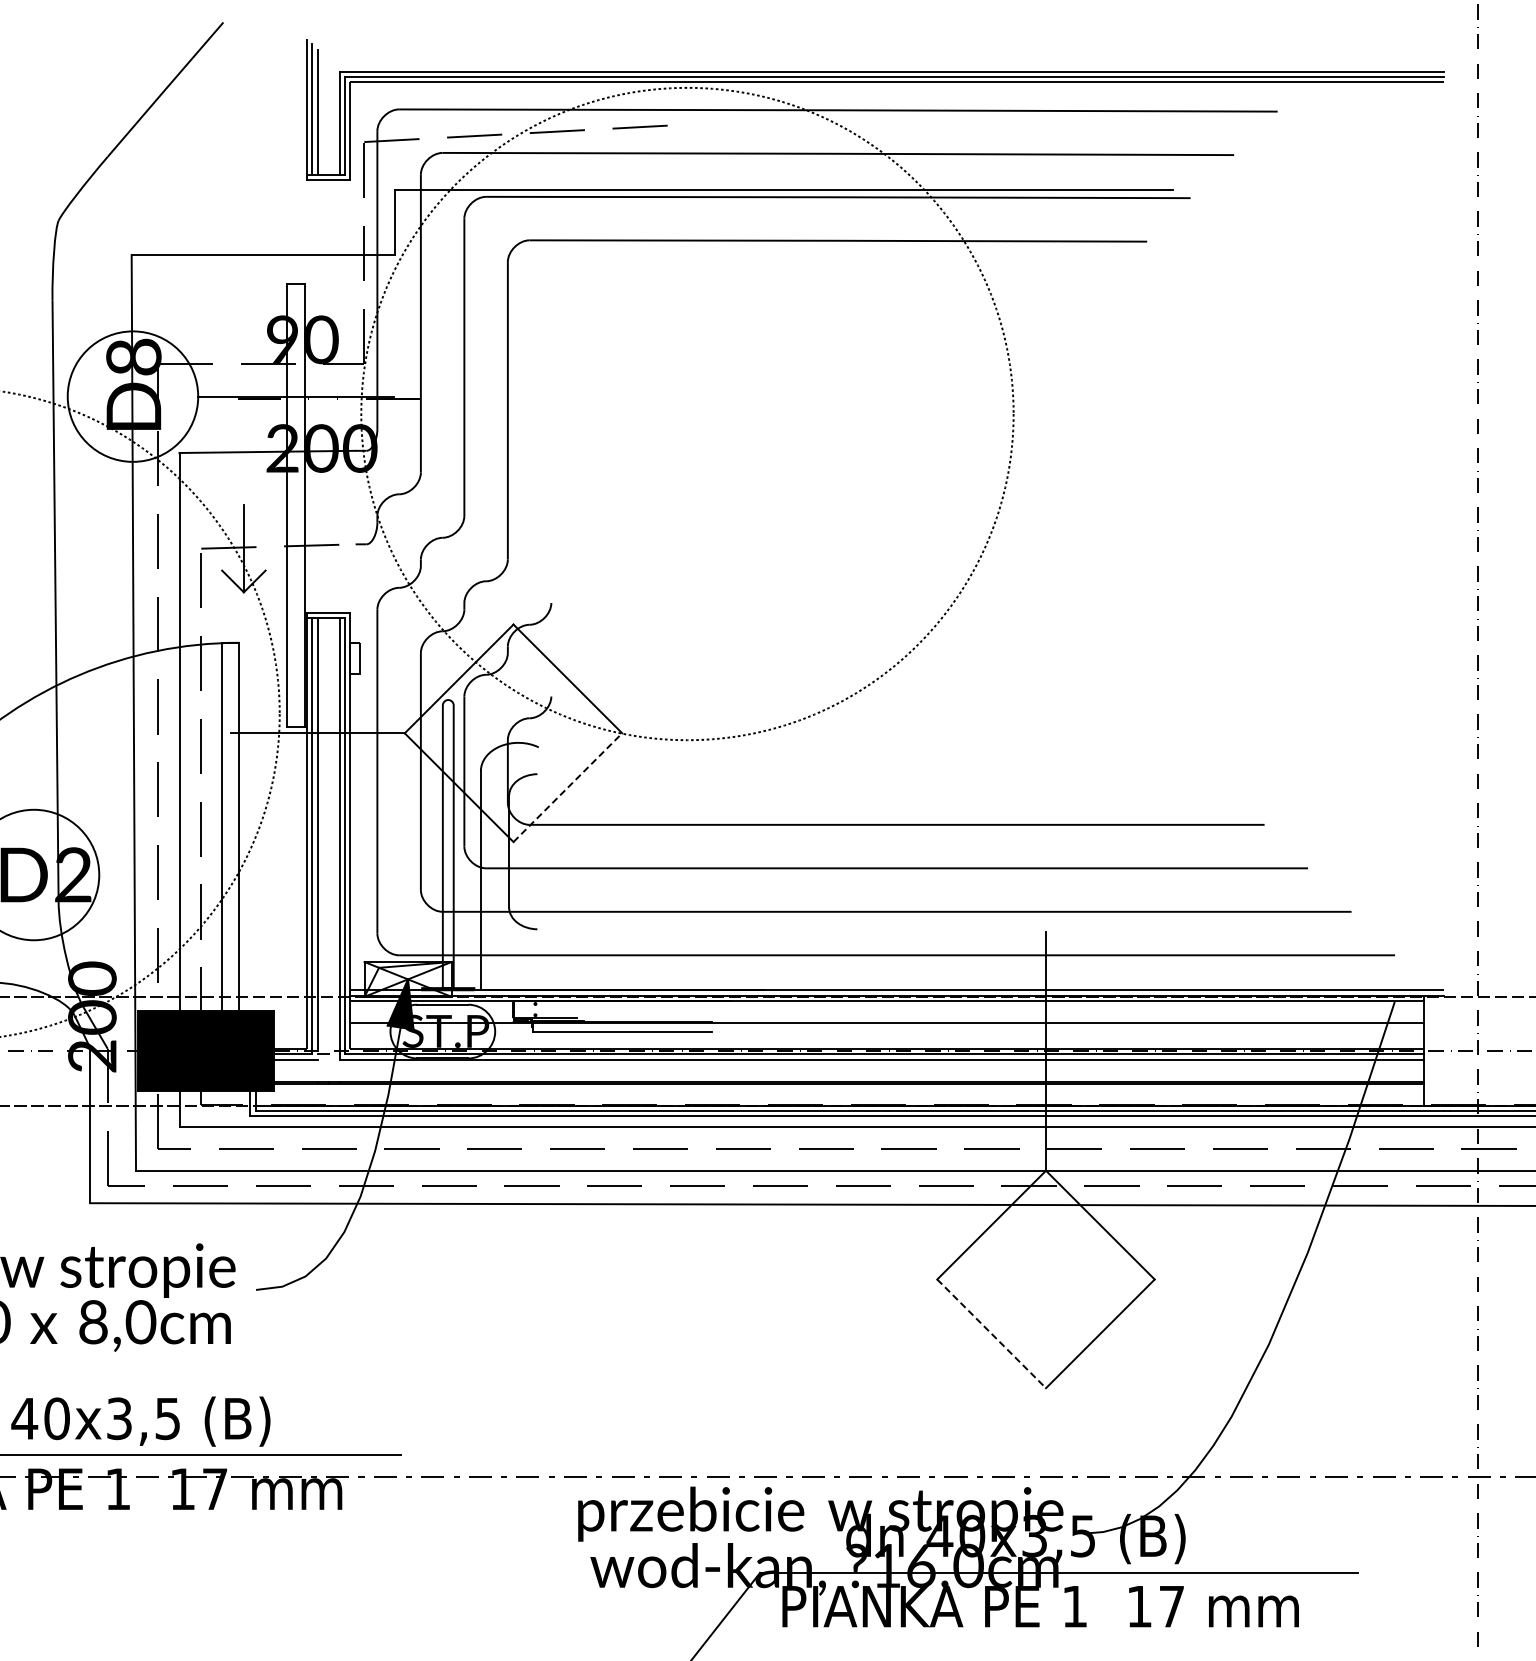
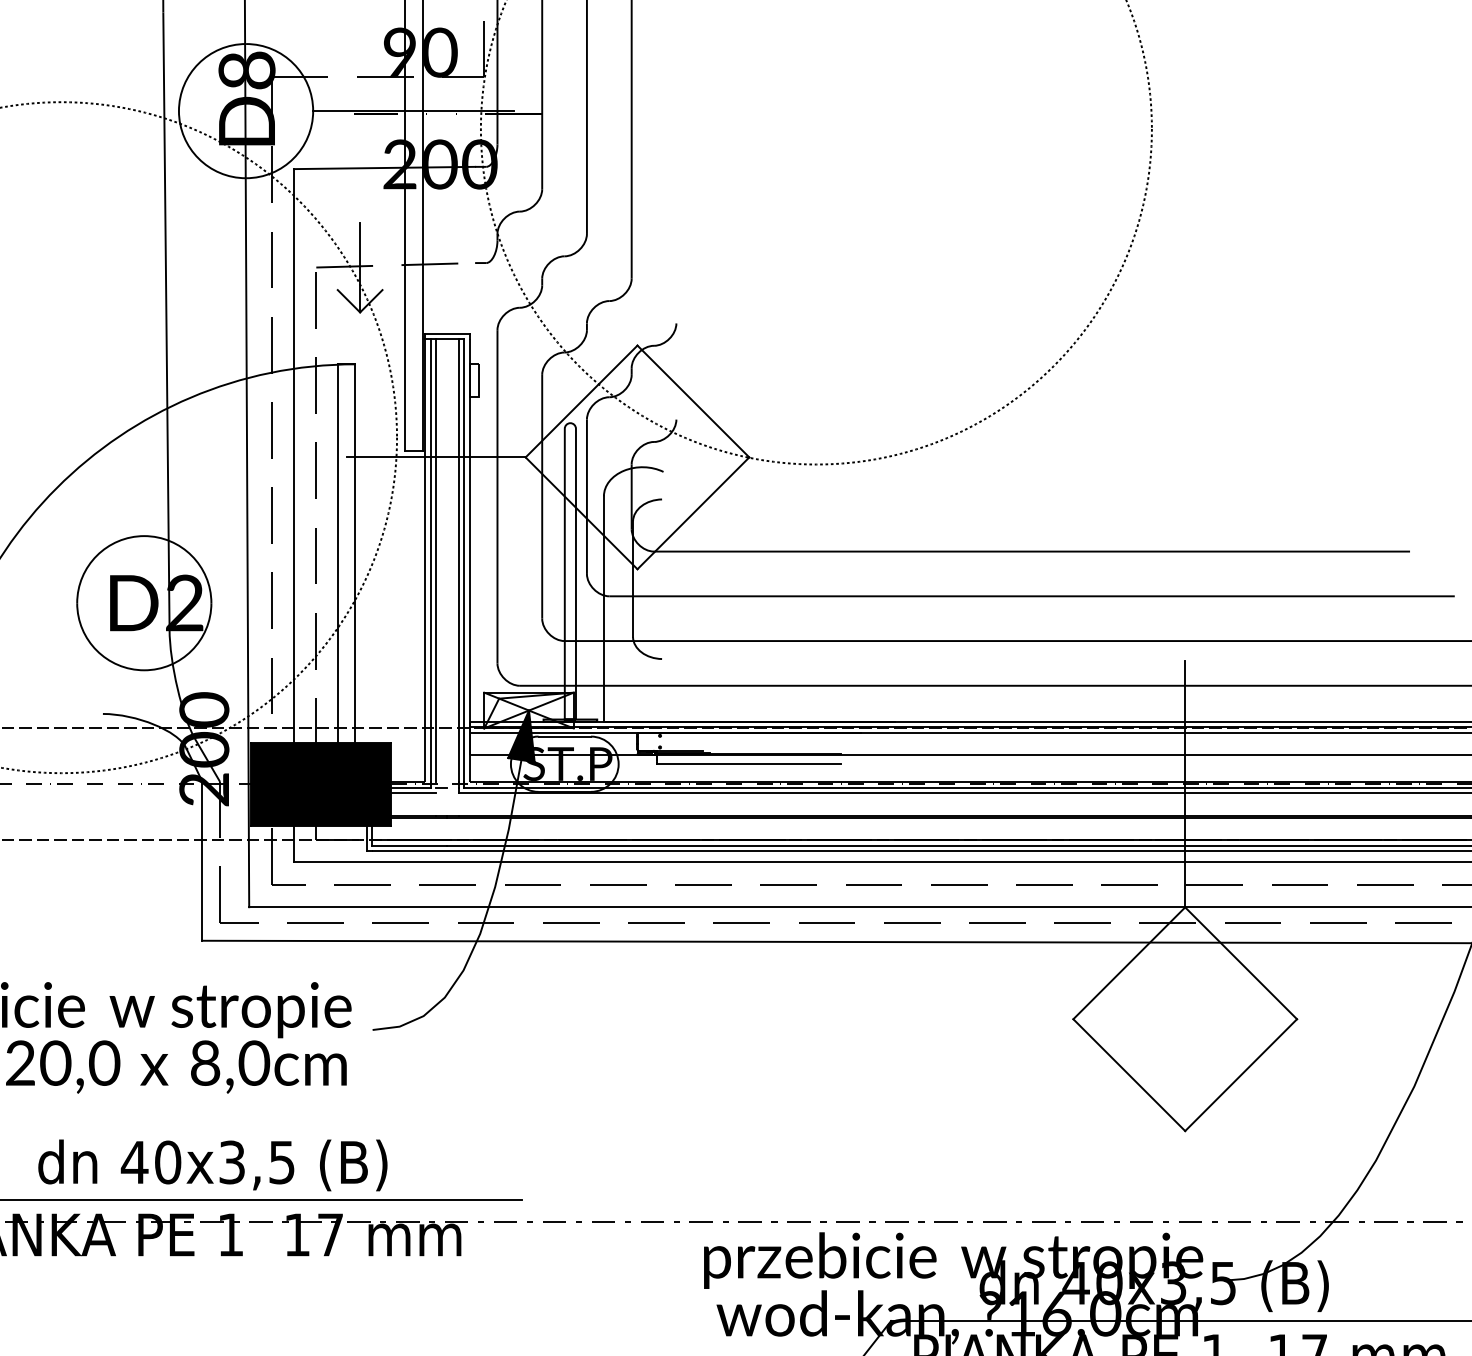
line: (567, 787) -> (693, 513), dashed -> solid
line: (991, 1333) -> (1129, 1074), dashed -> solid

